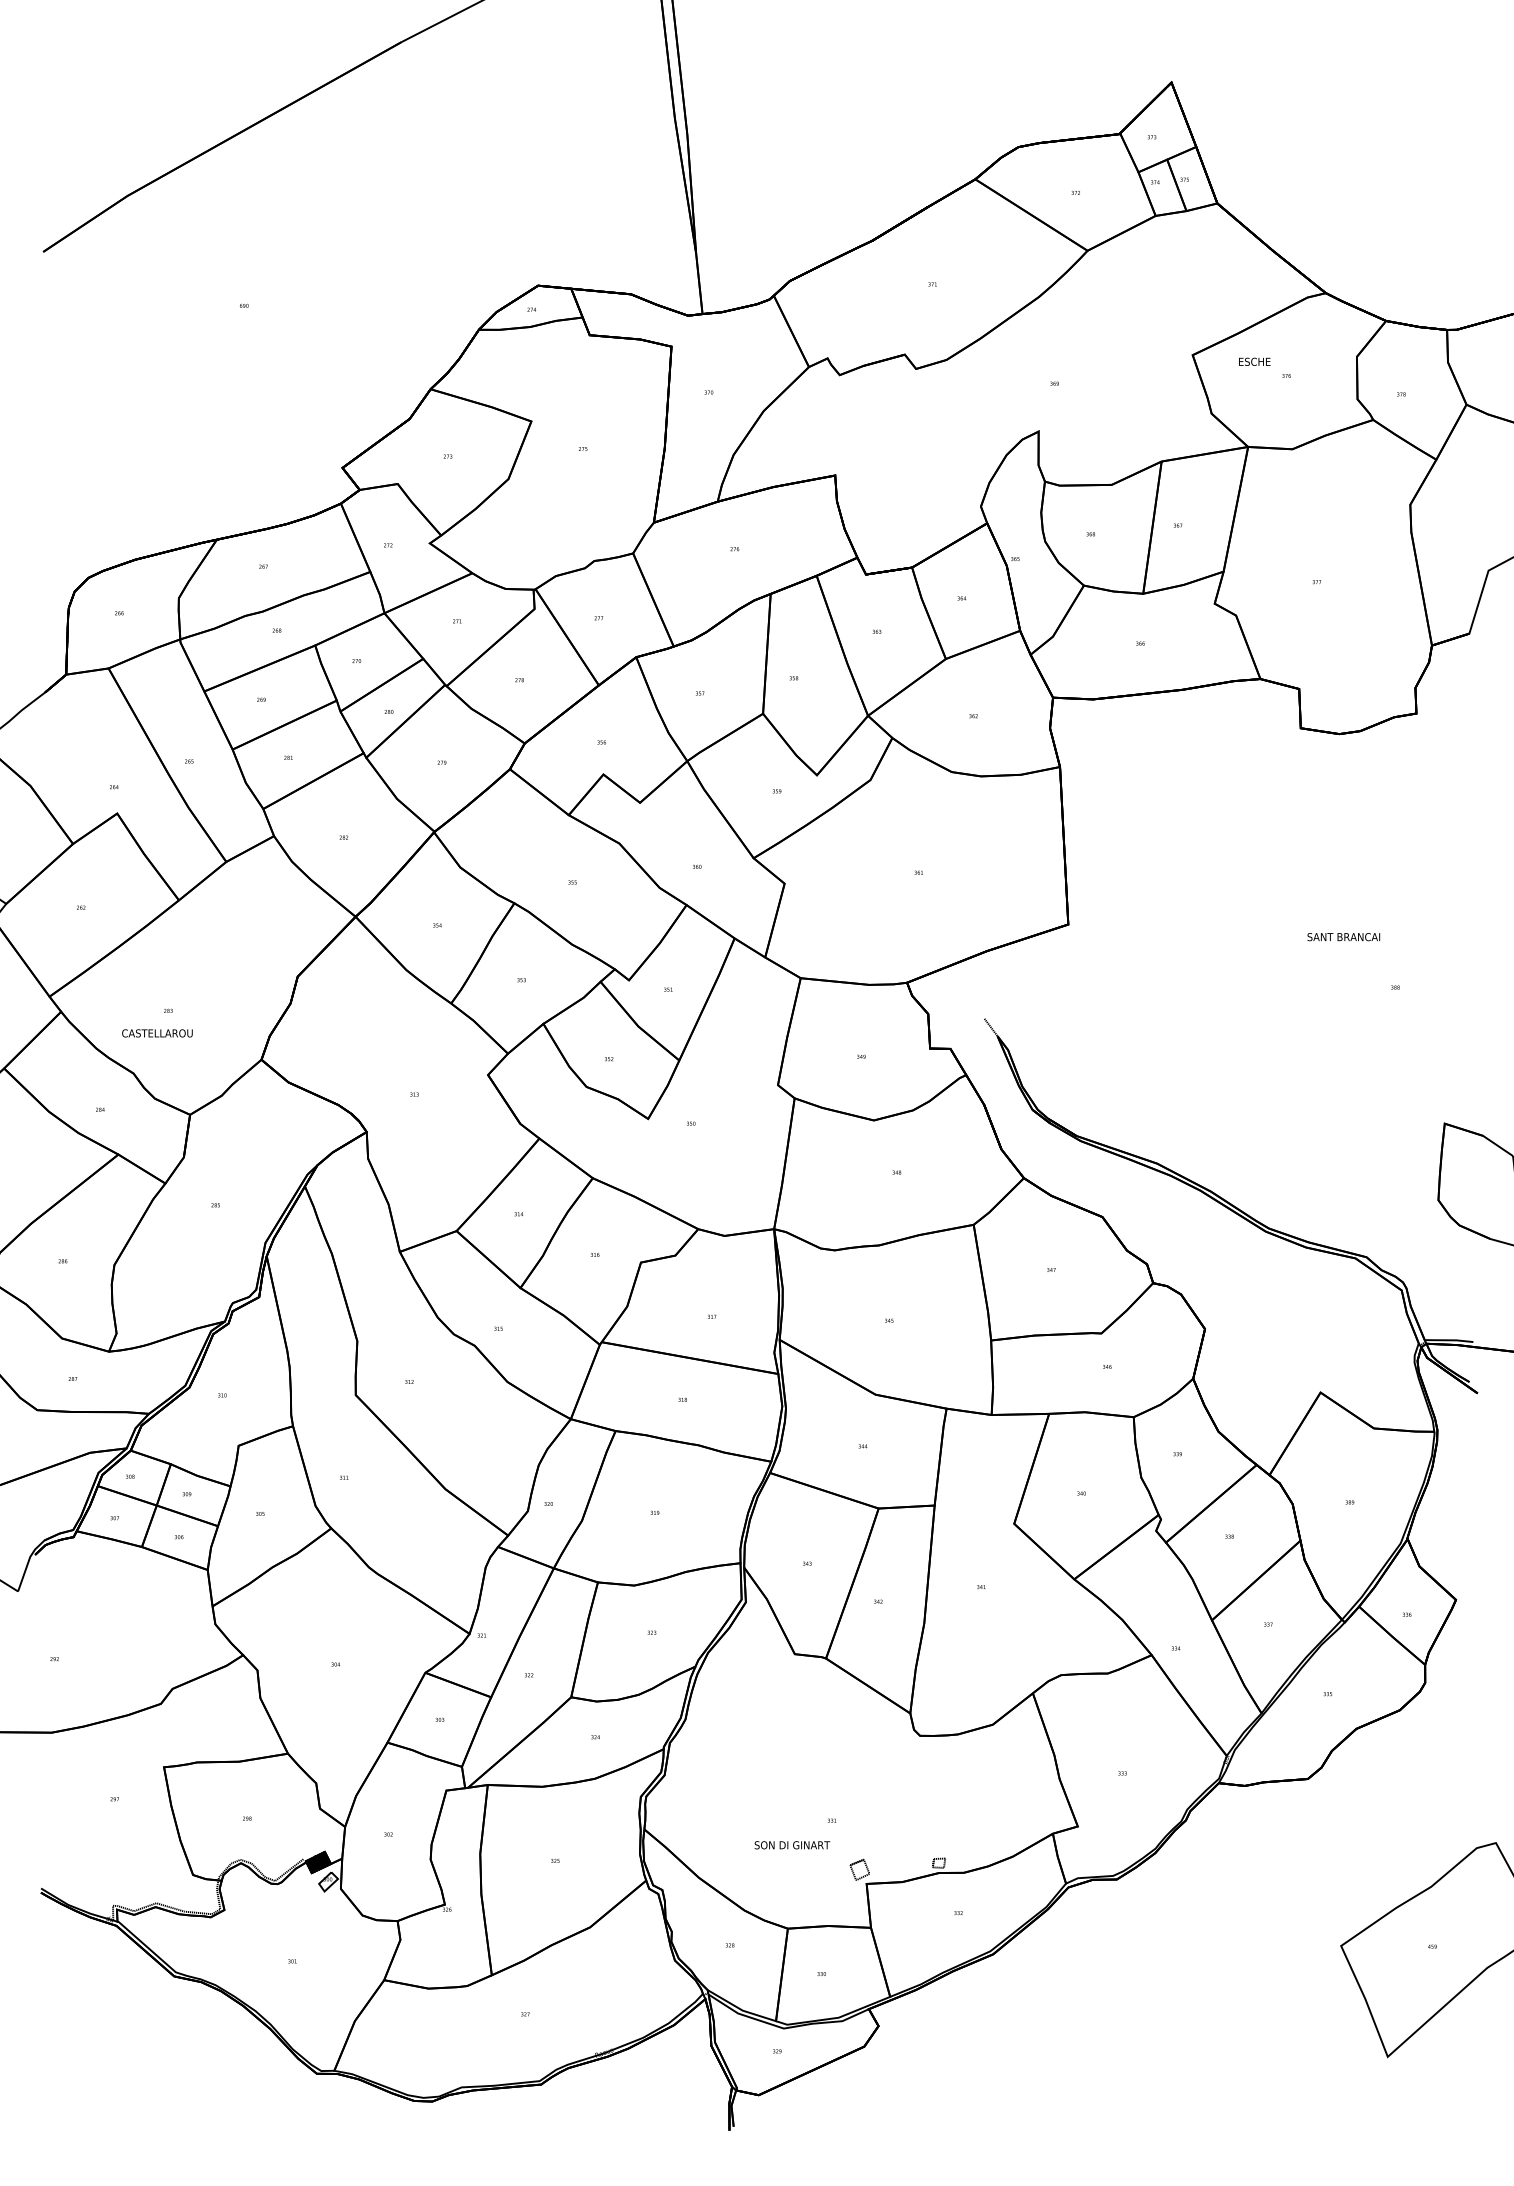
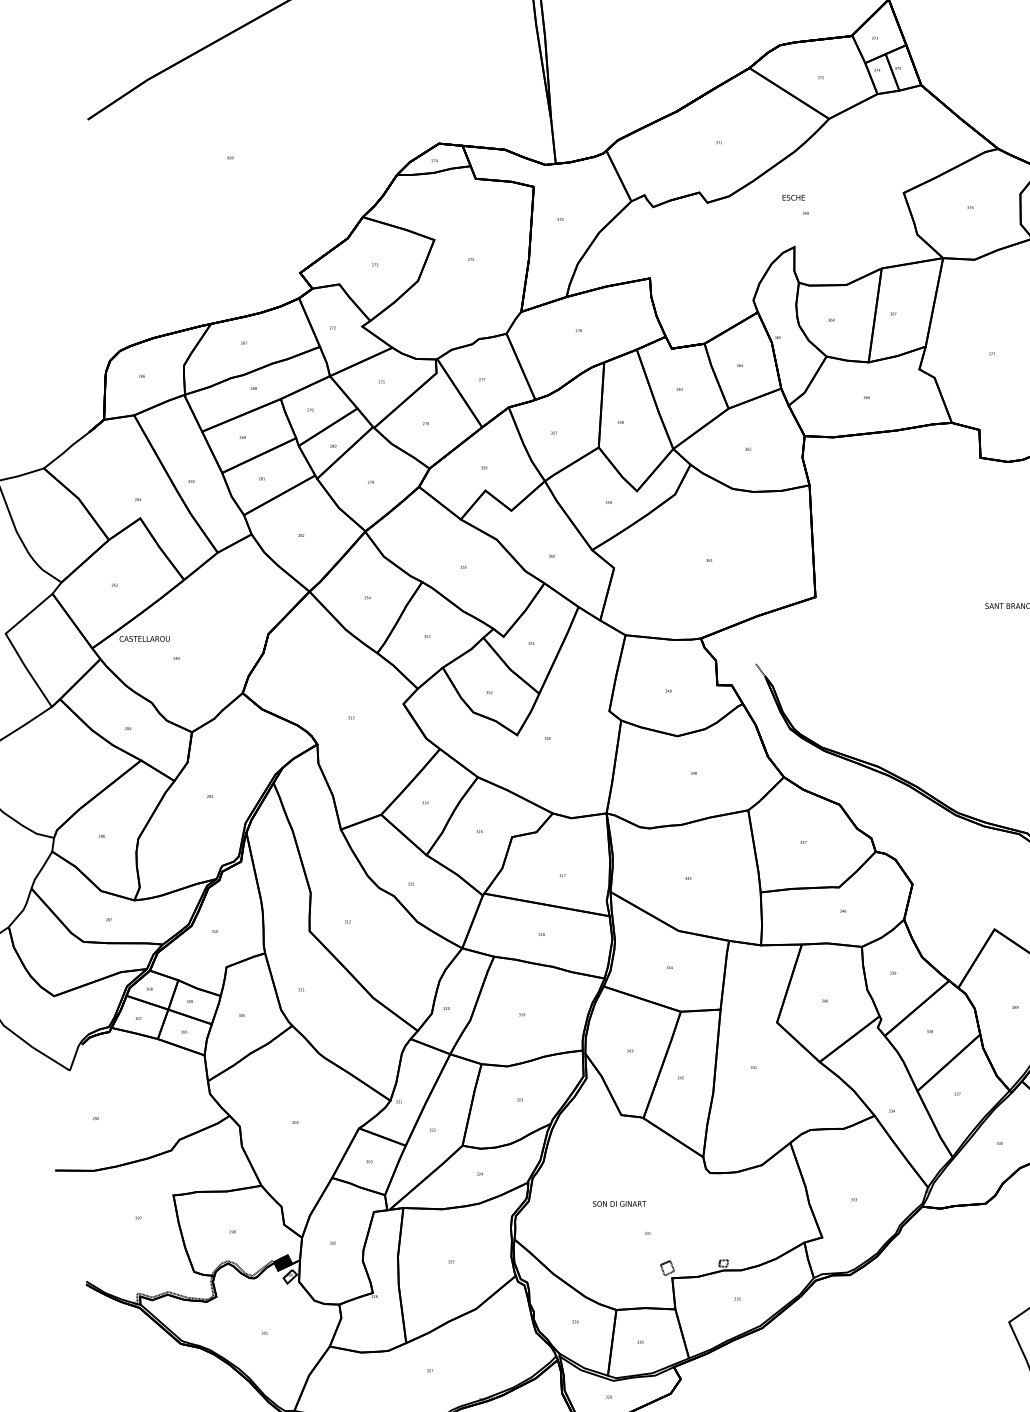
text: (1254, 361) -> (793, 197), moved
text: (157, 1033) -> (144, 639), moved
text: (792, 1845) -> (619, 1204), moved

